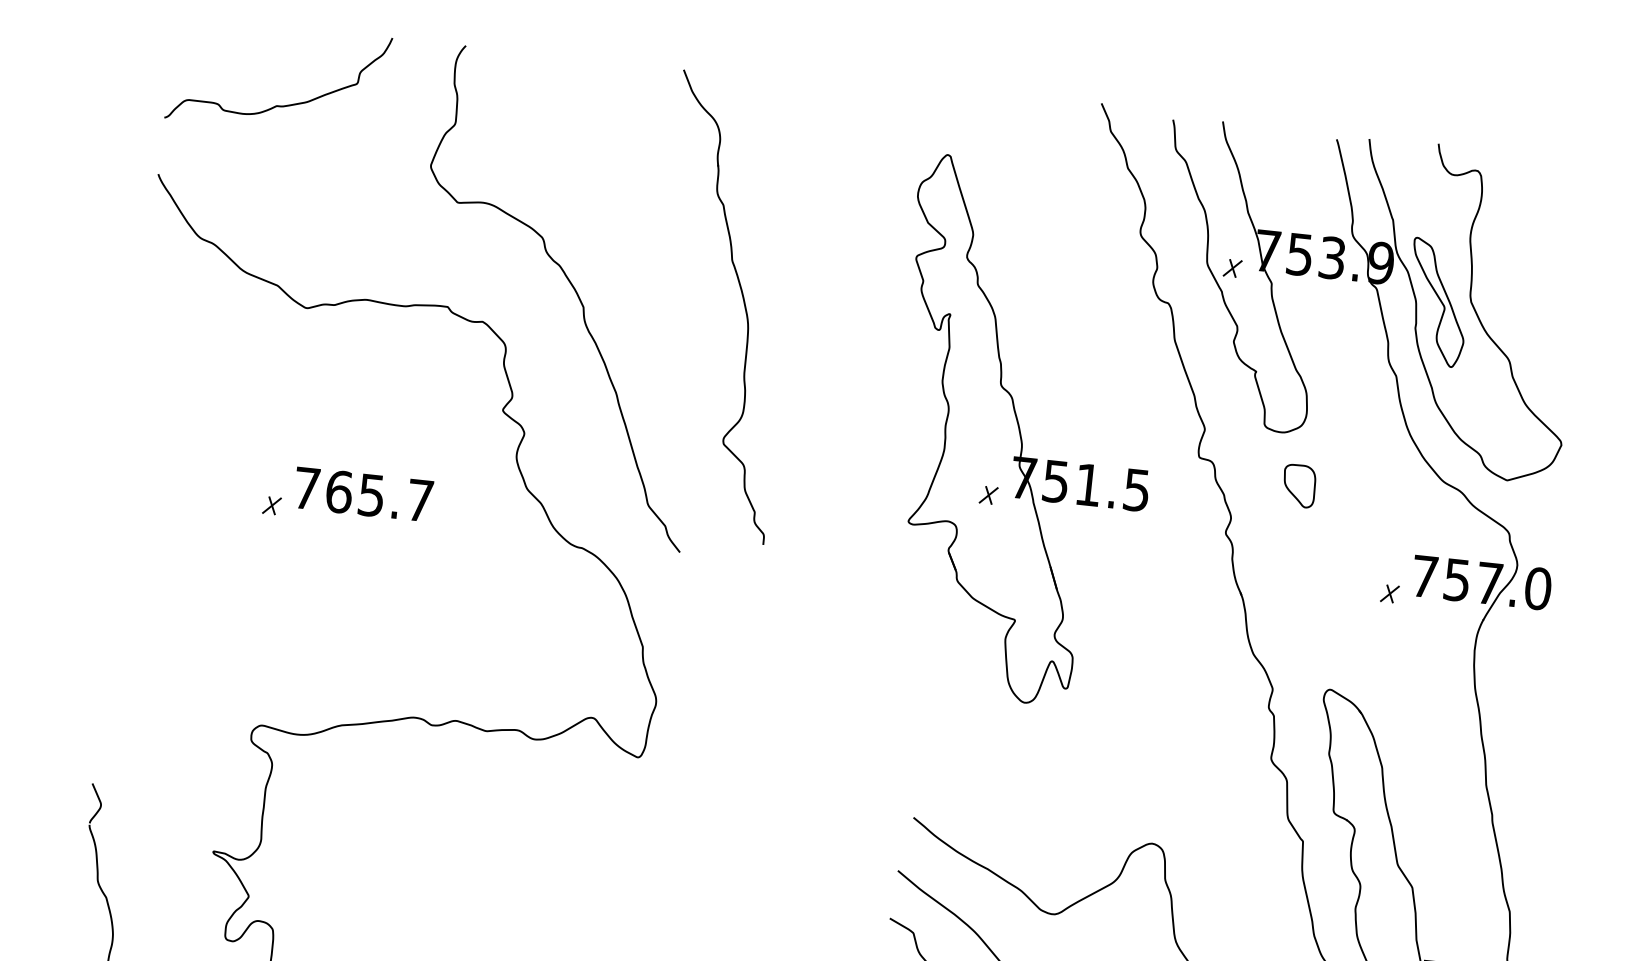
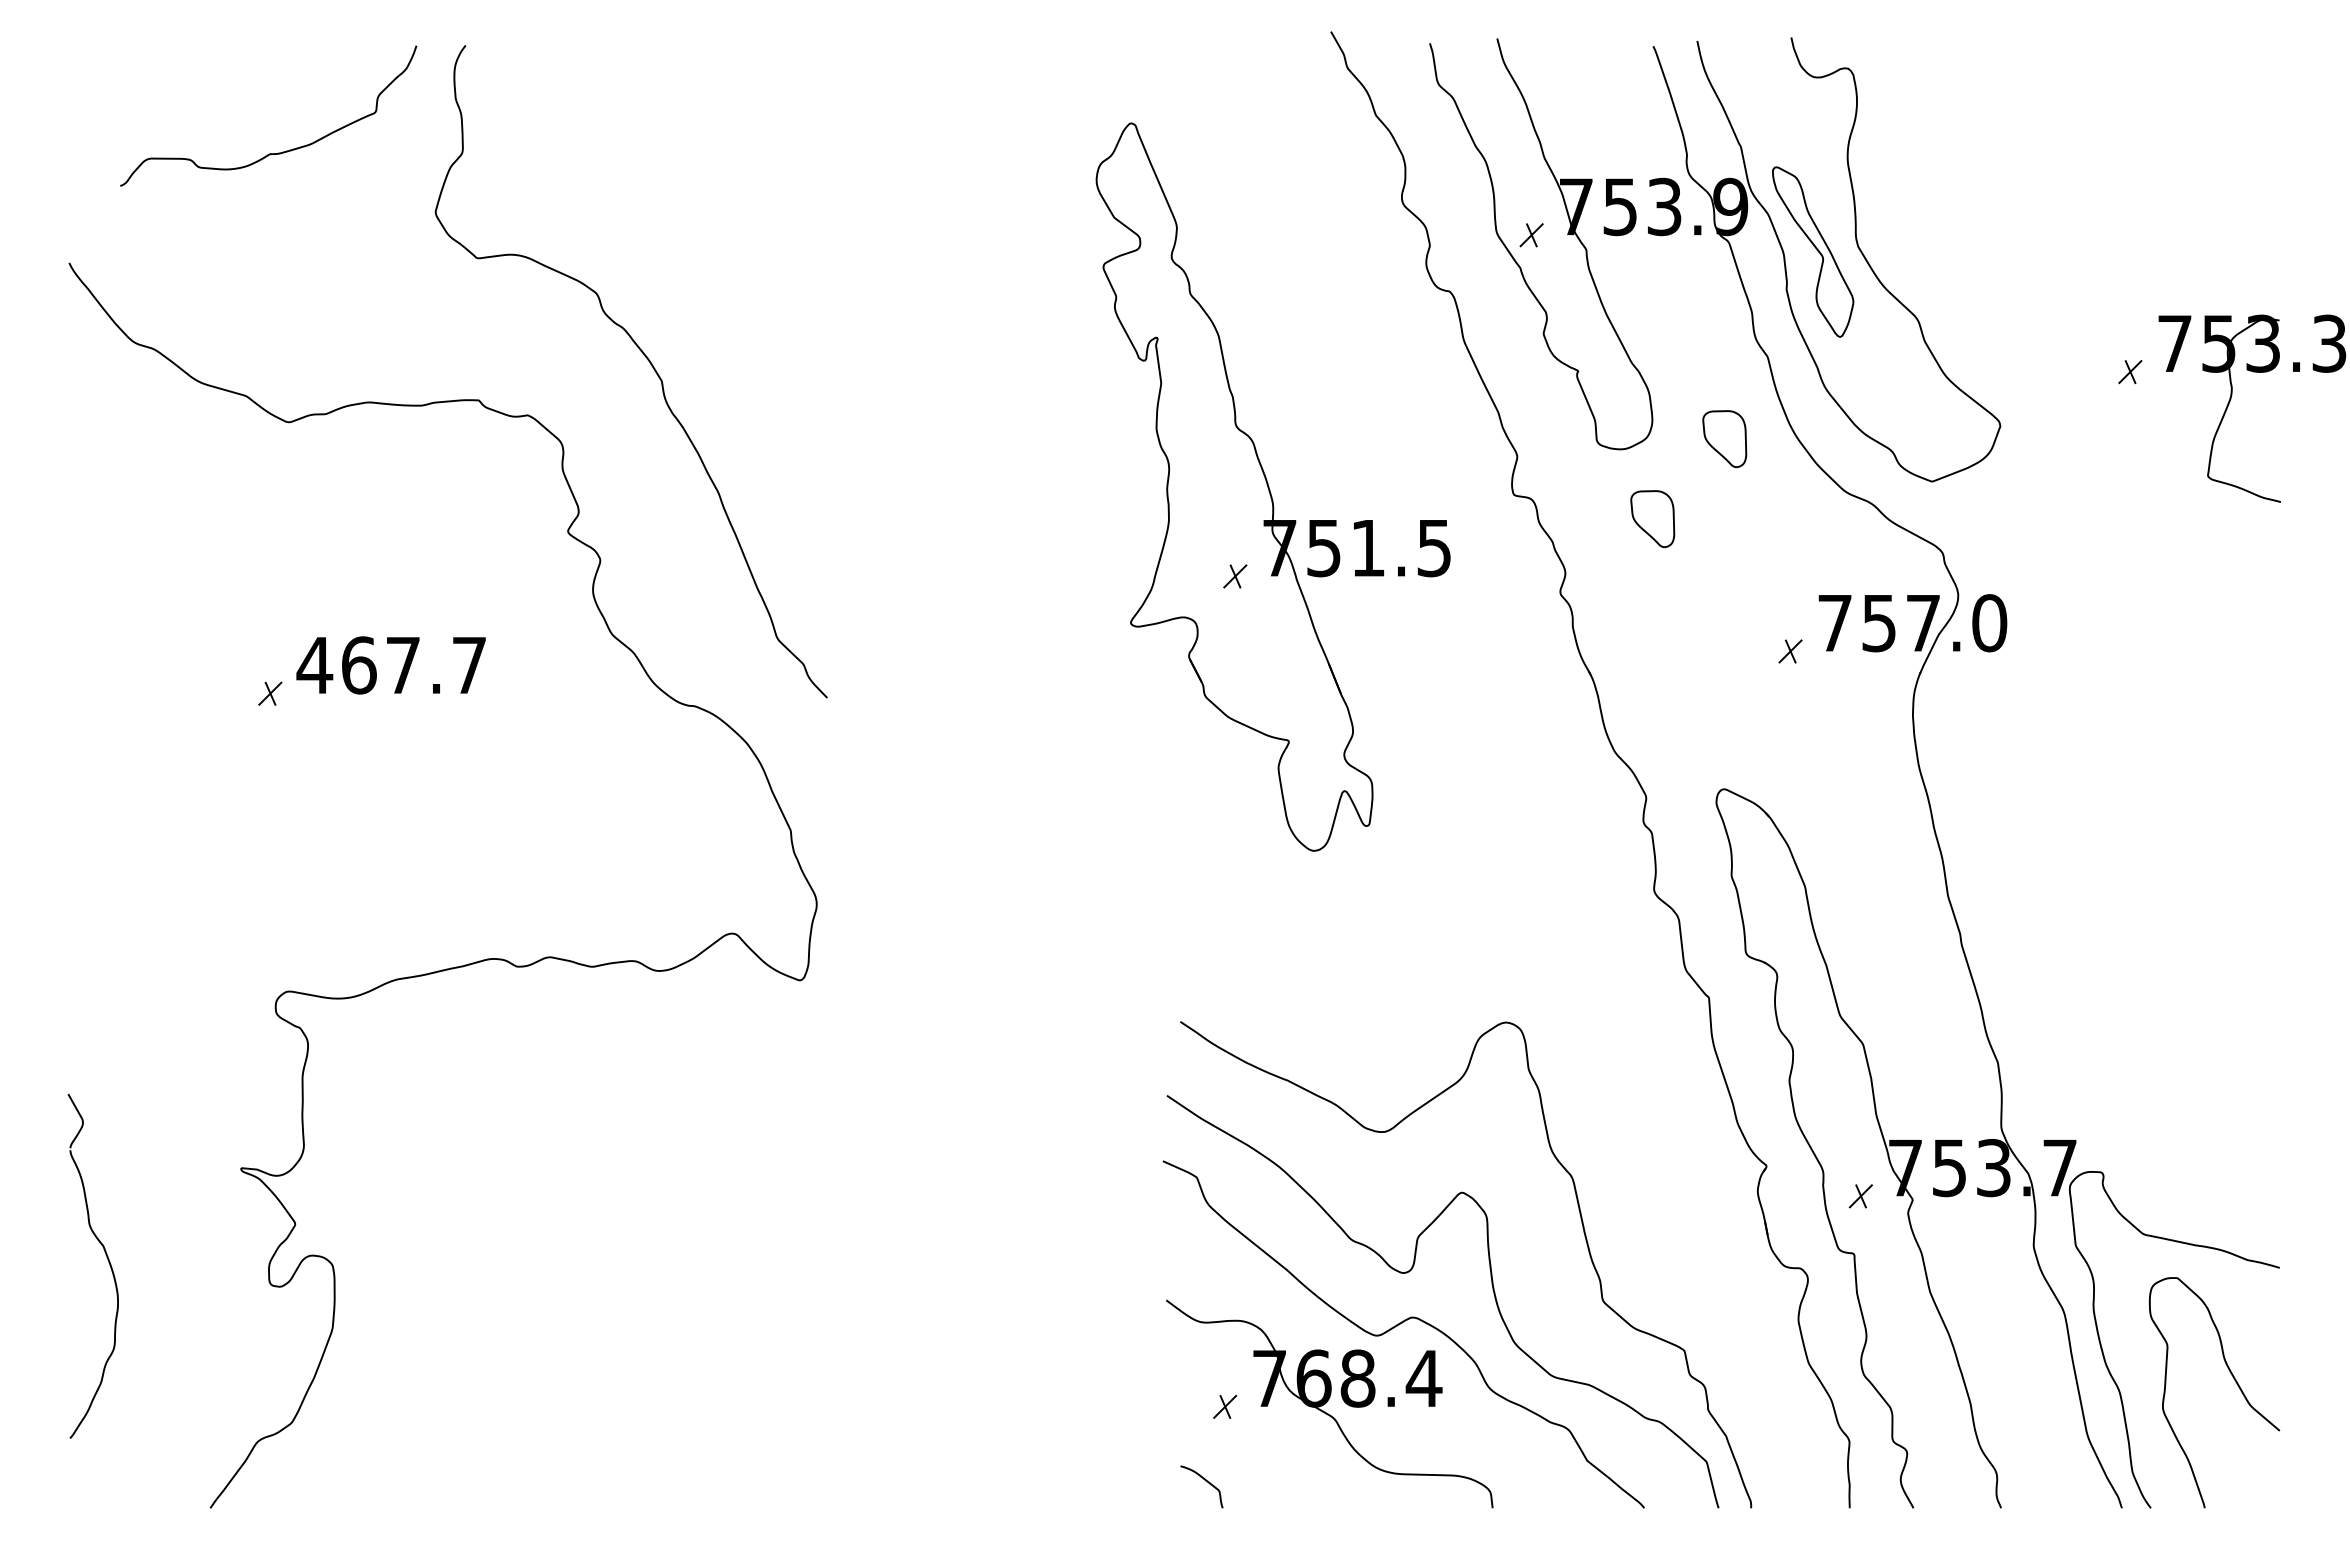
curve: (276, 105) -> (269, 153), moved
part: (743, 301) -> (876, 350), removed
part: (1358, 432) -> (1724, 438), added
text: (338, 491) -> (357, 665), 765.7 -> 467.7

